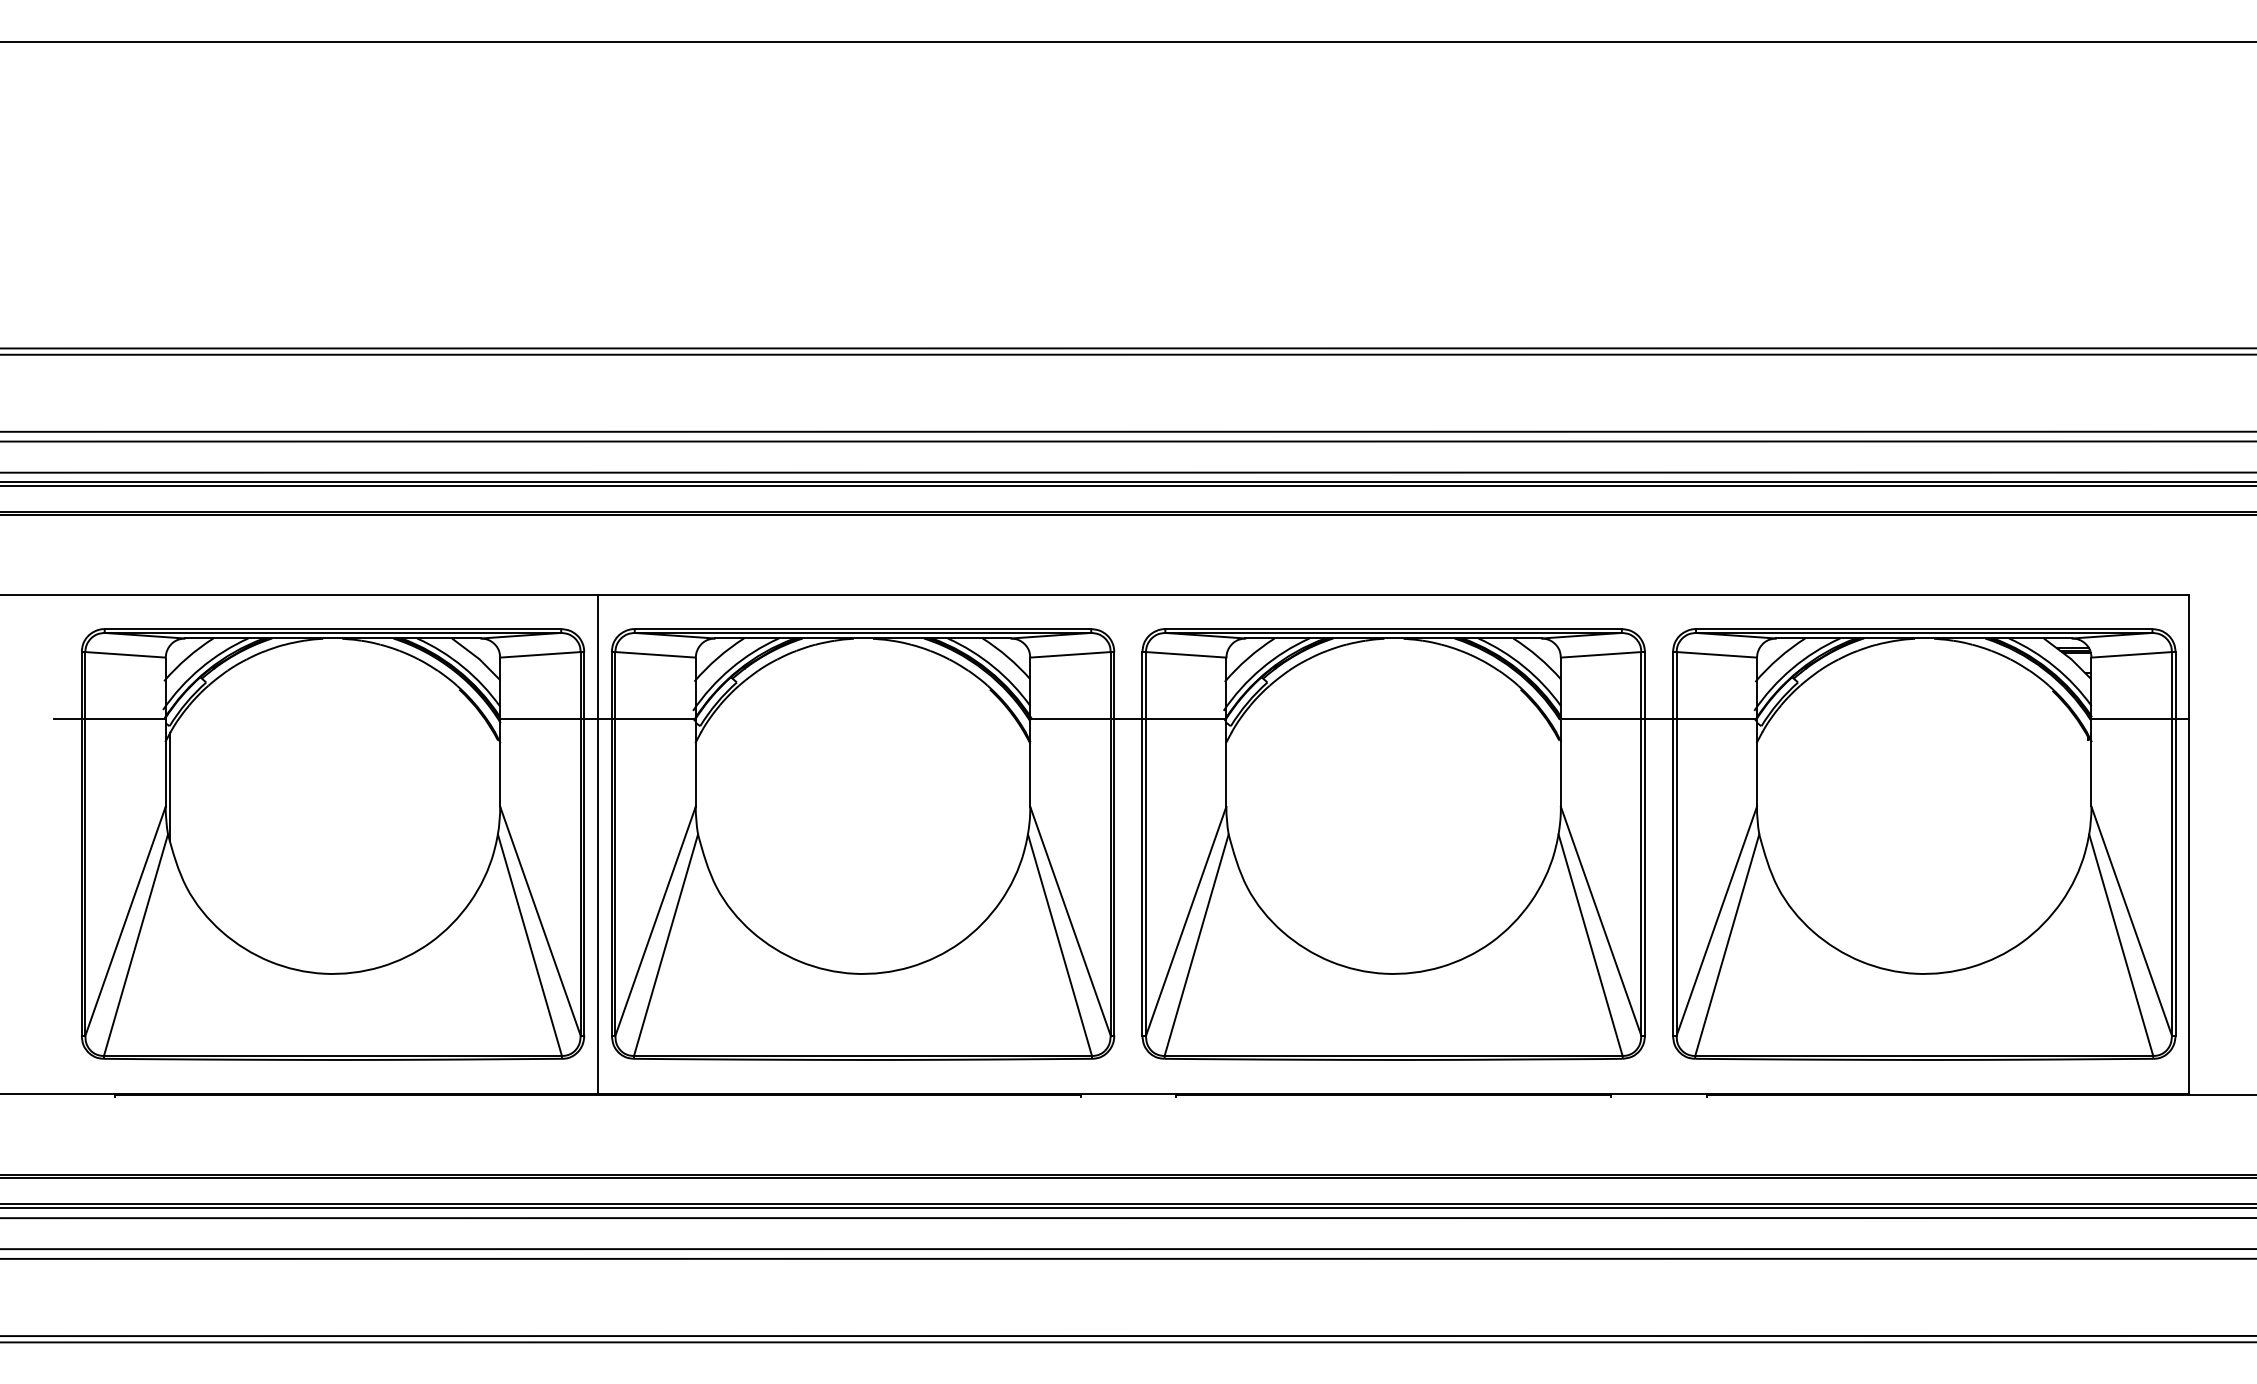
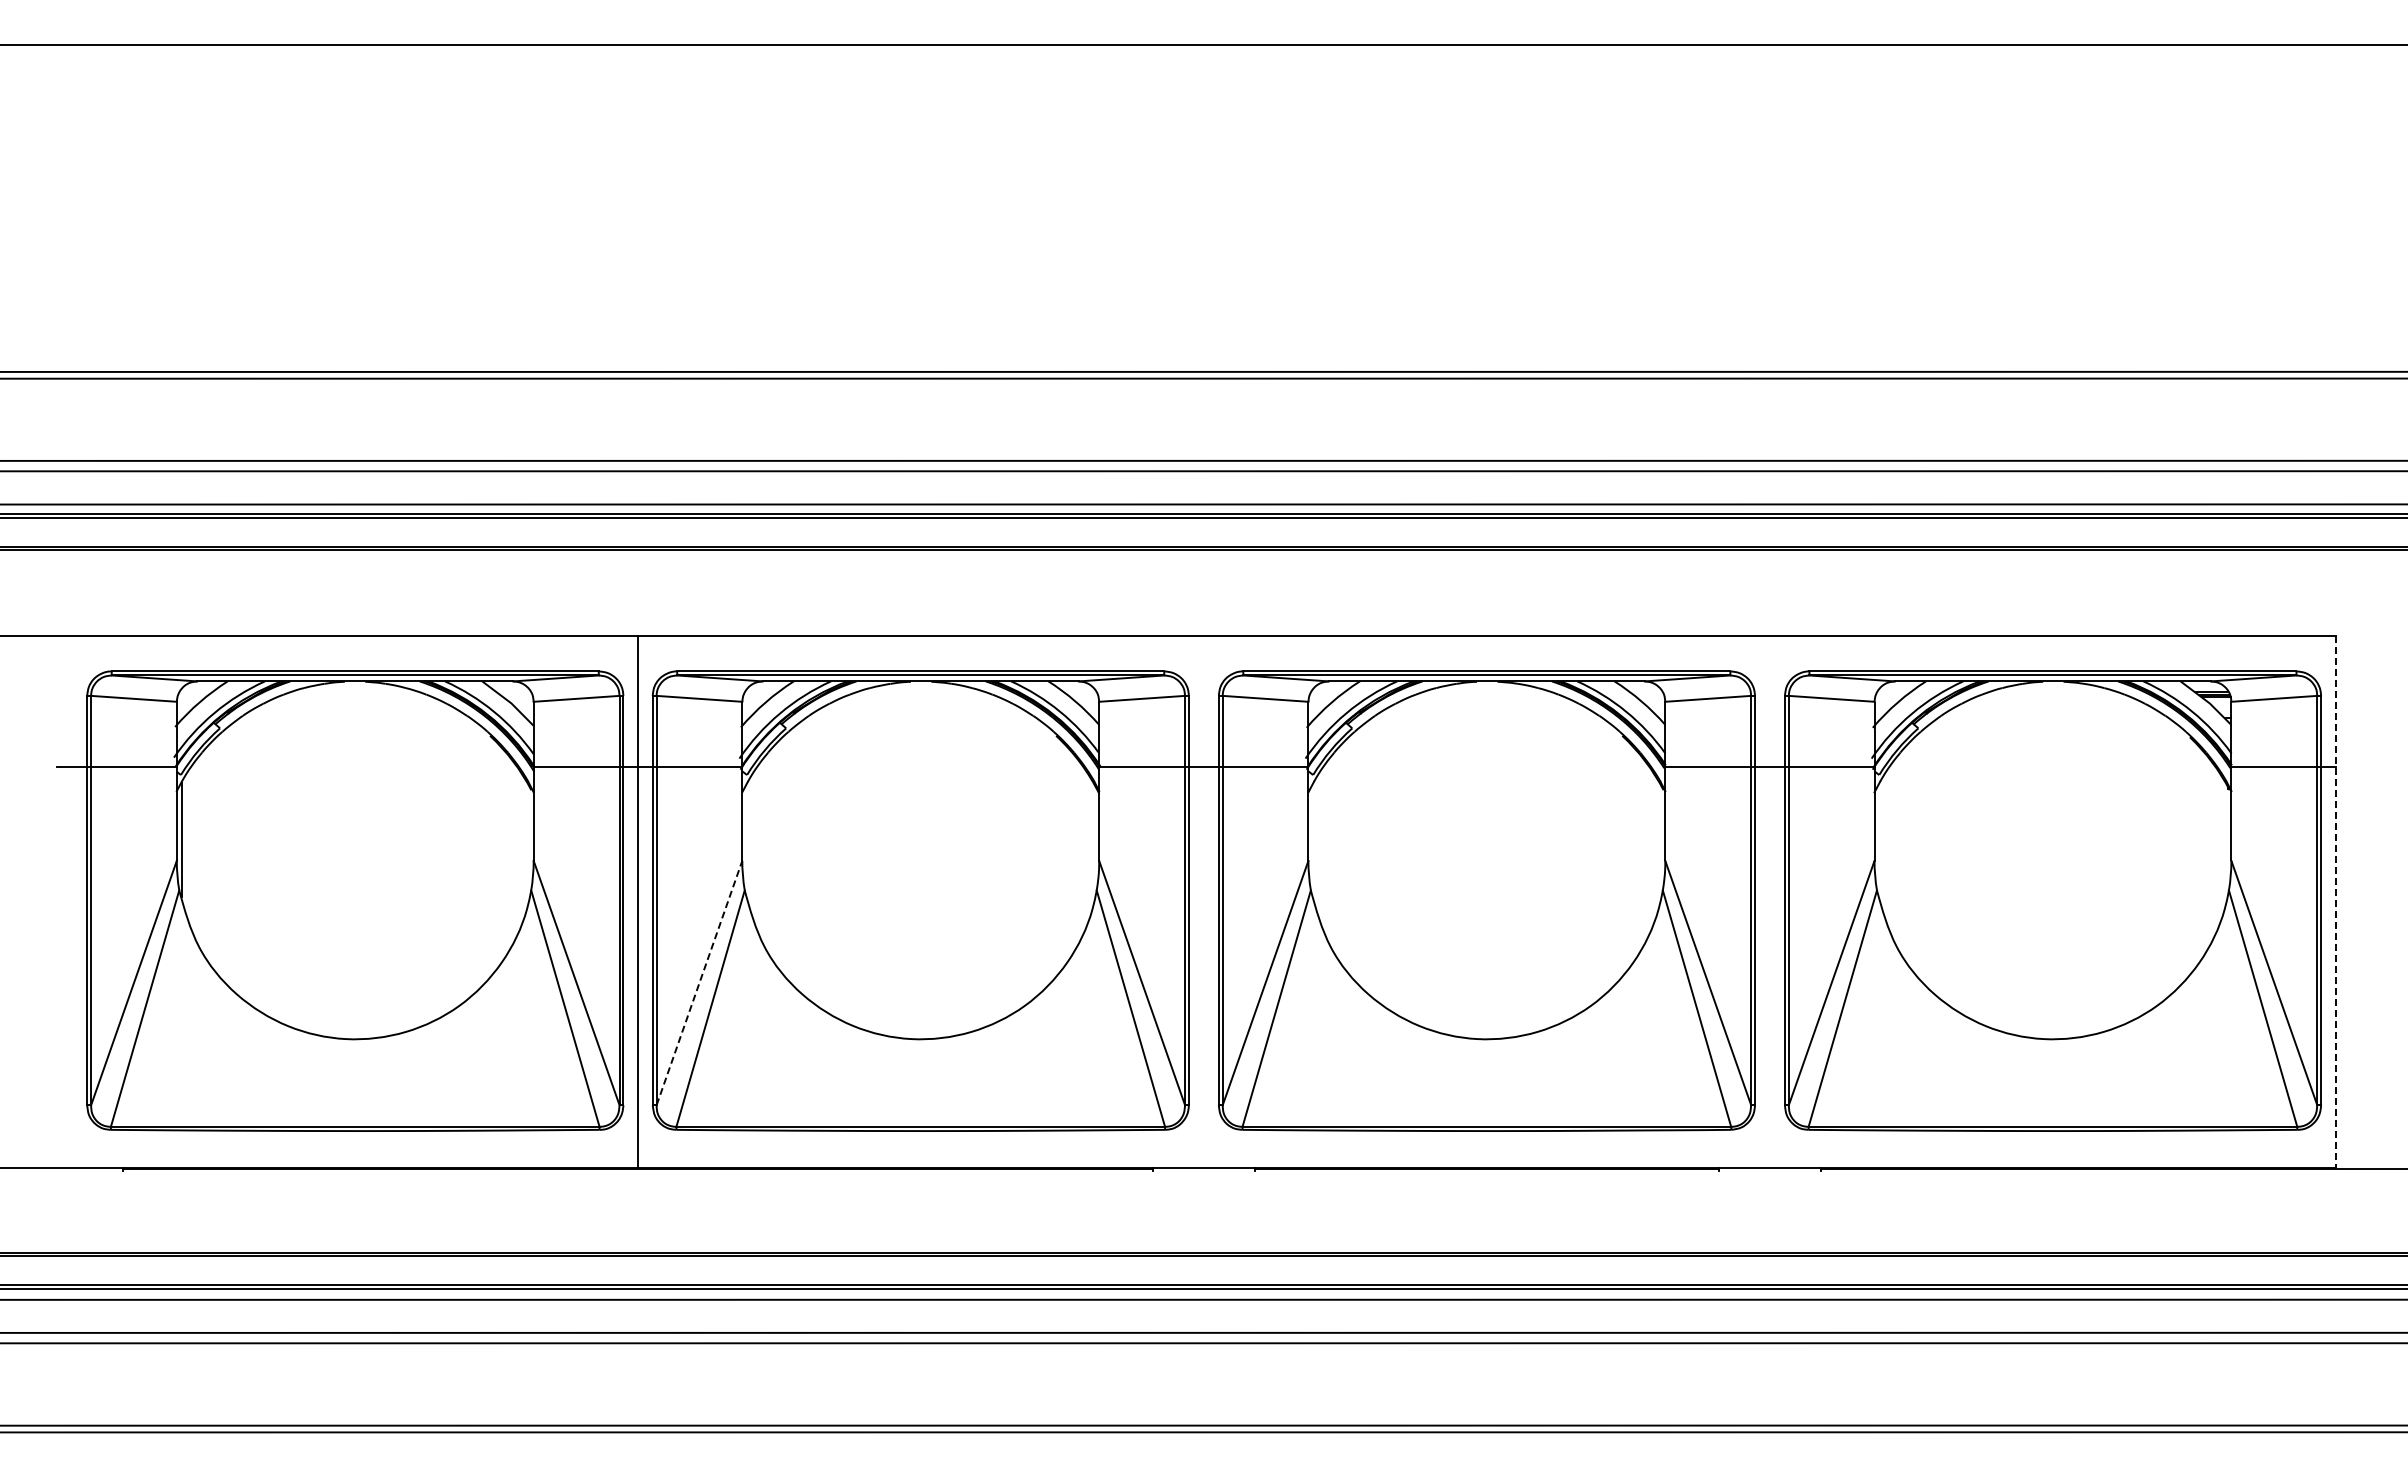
line: (2189, 845) -> (2335, 902), solid -> dashed
line: (655, 920) -> (699, 982), solid -> dashed

